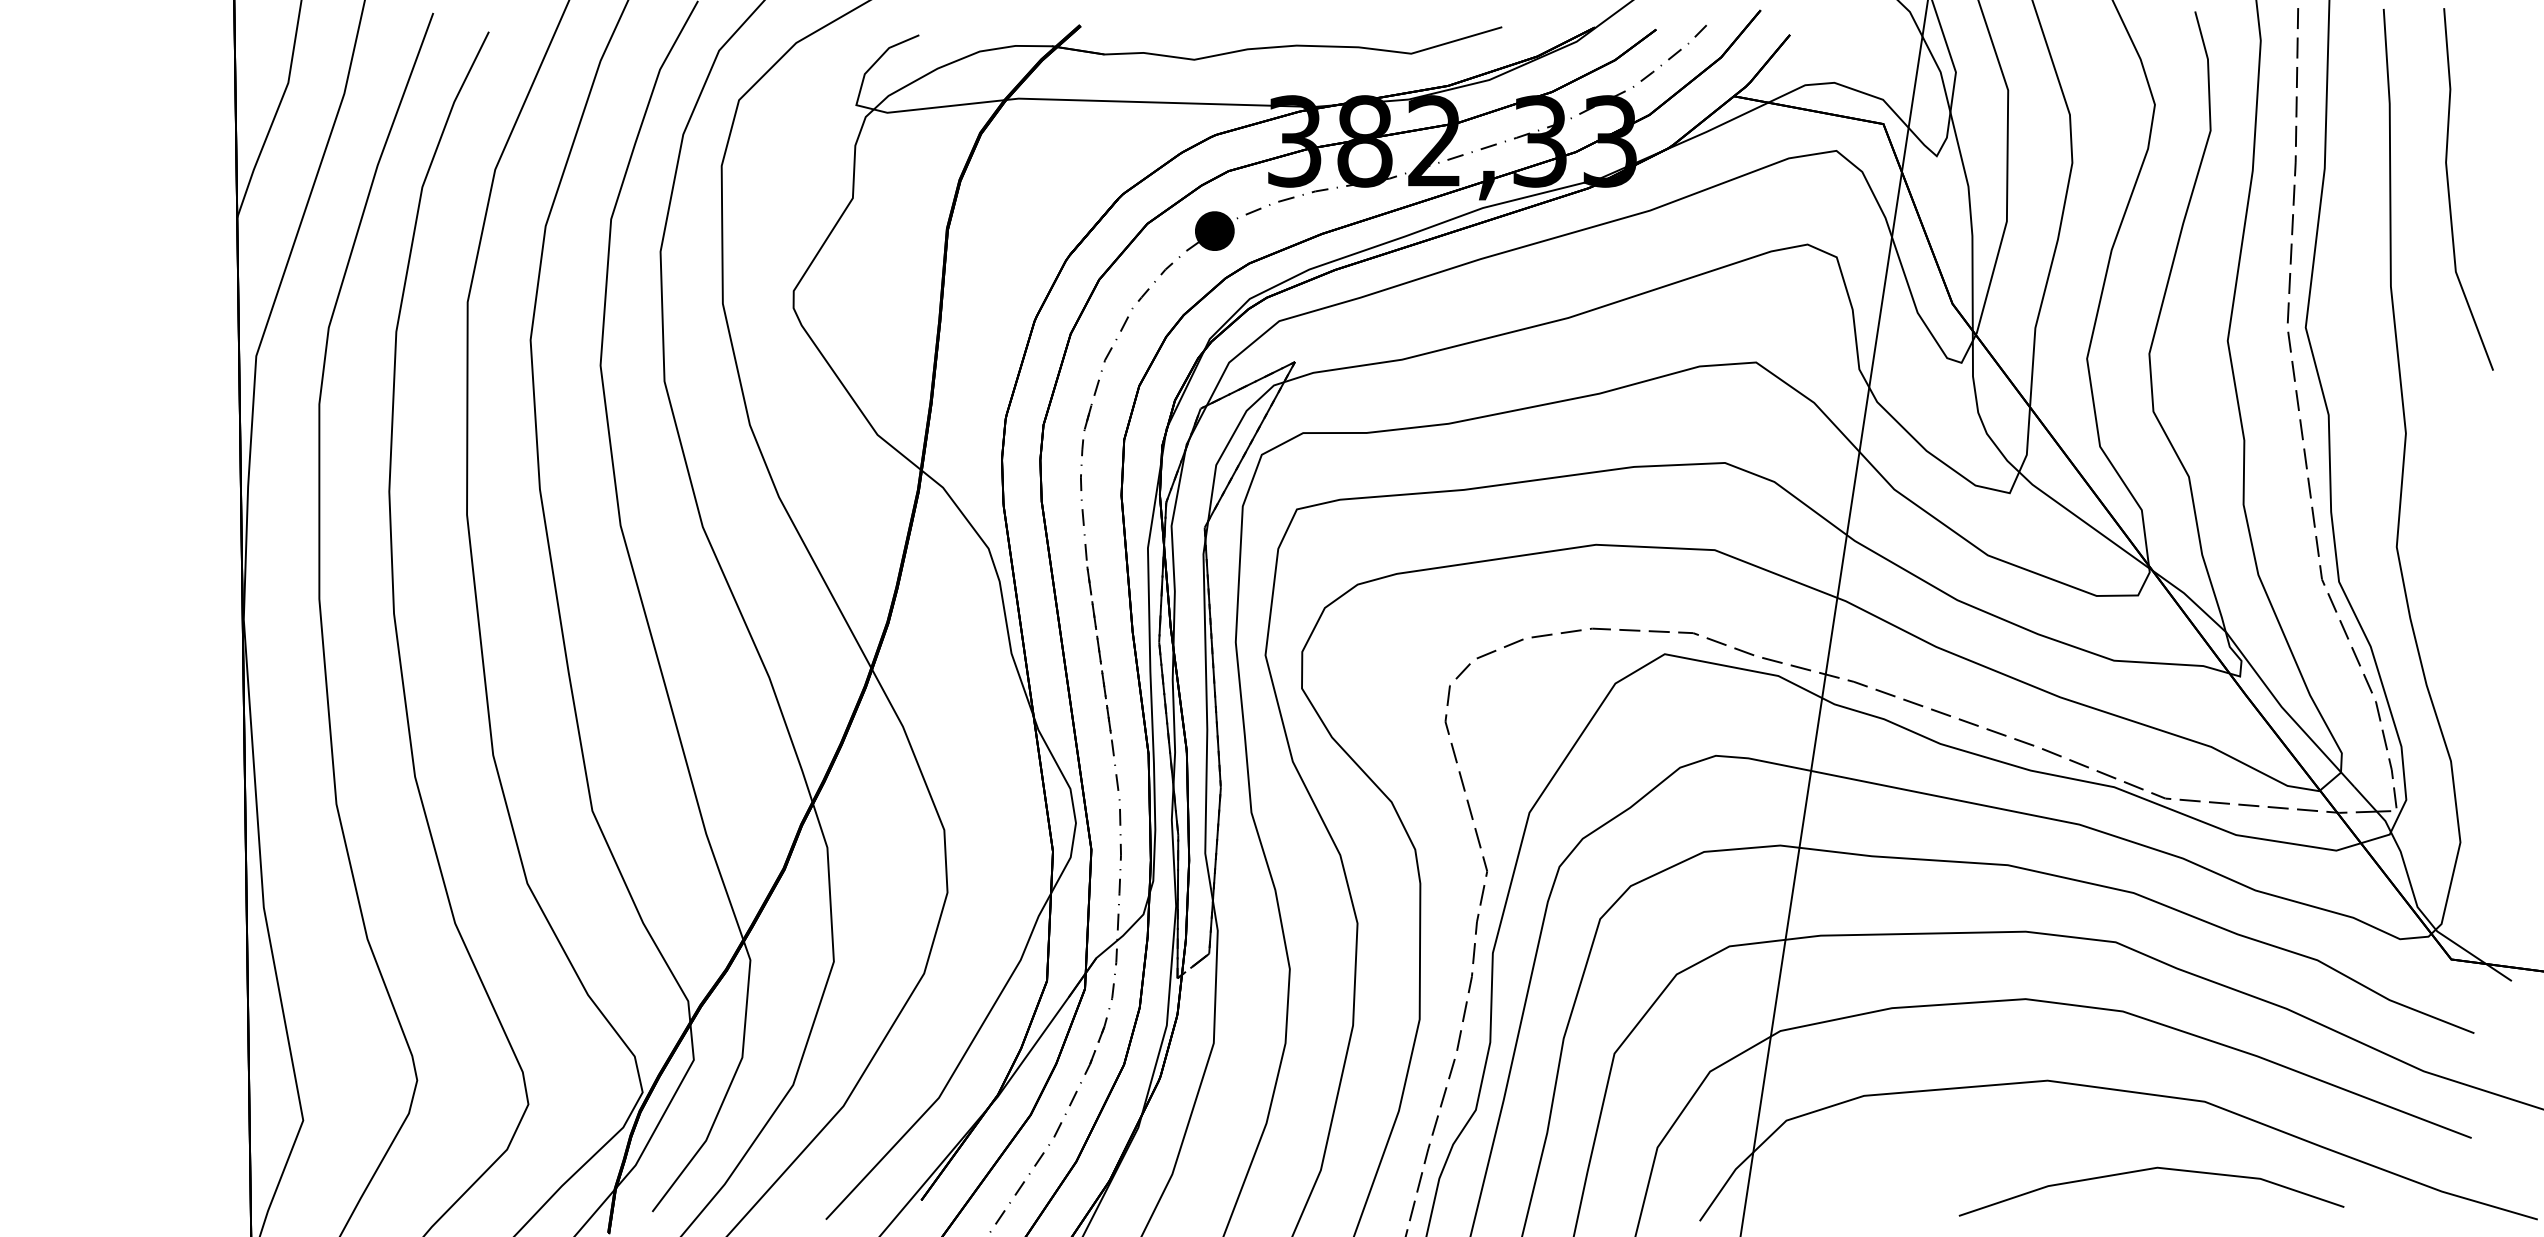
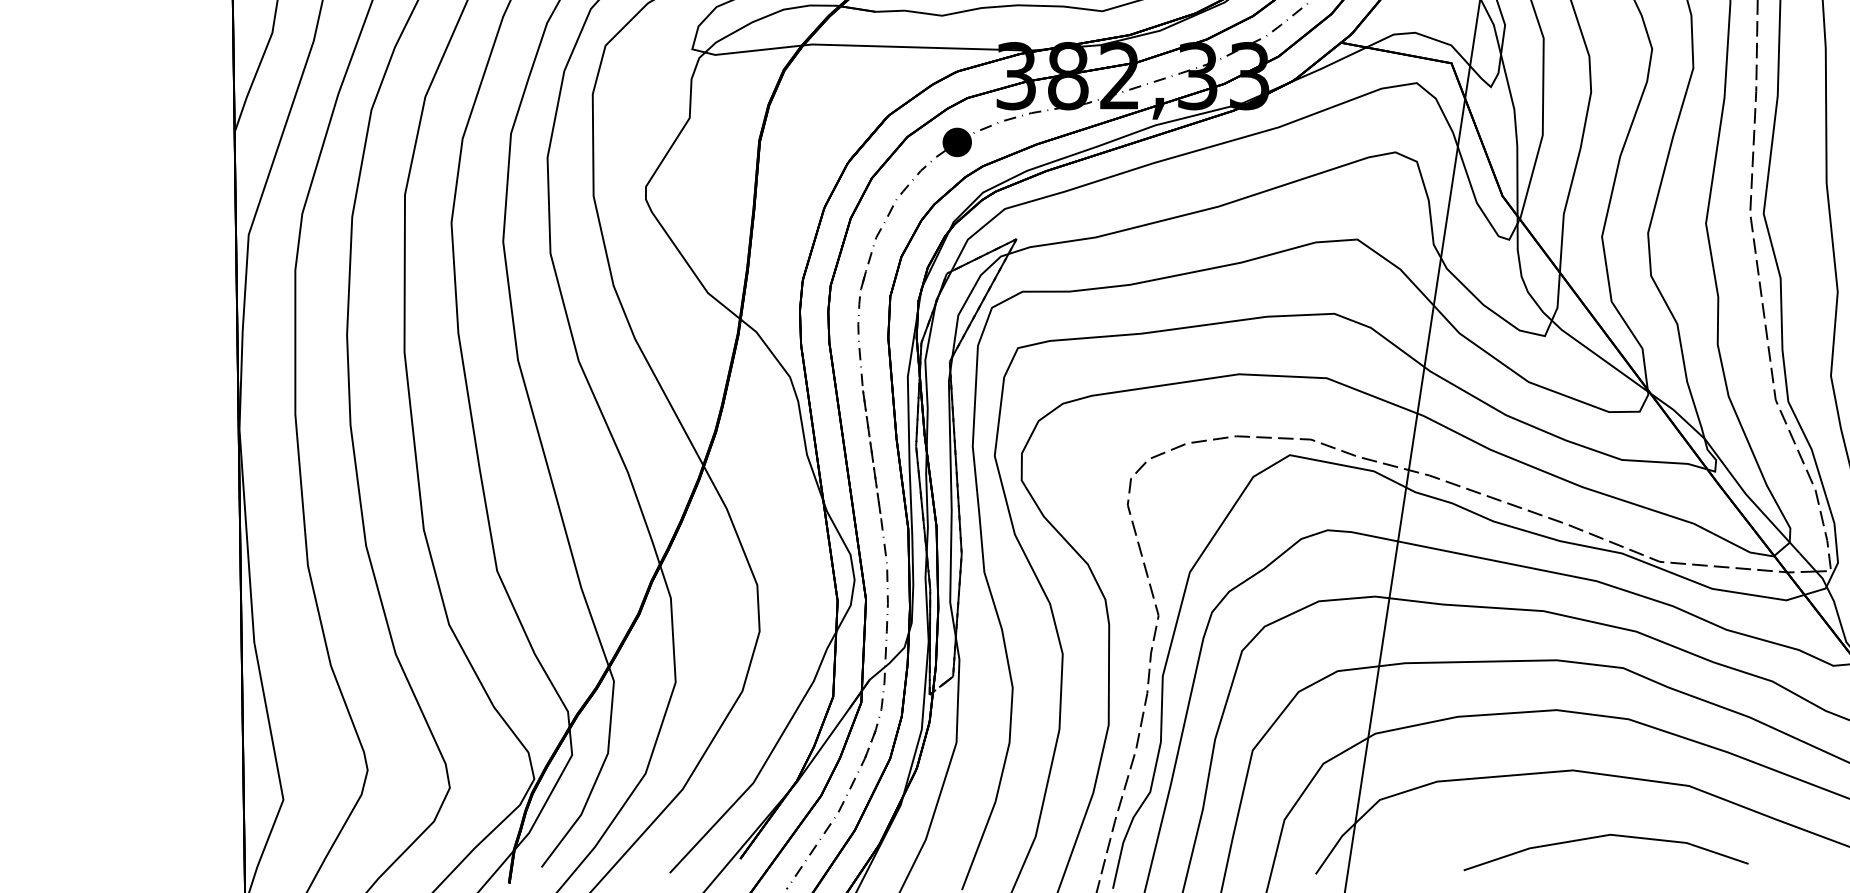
line: (2148, 1170) -> (1603, 836), moved

